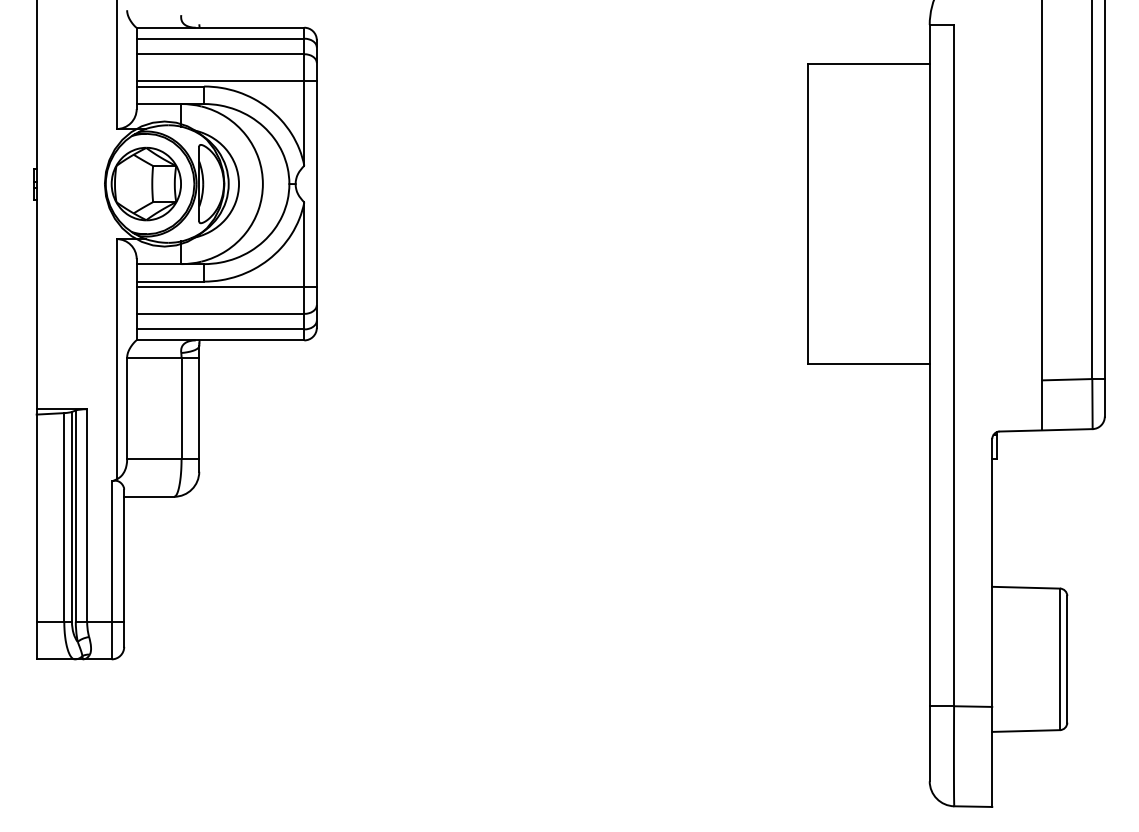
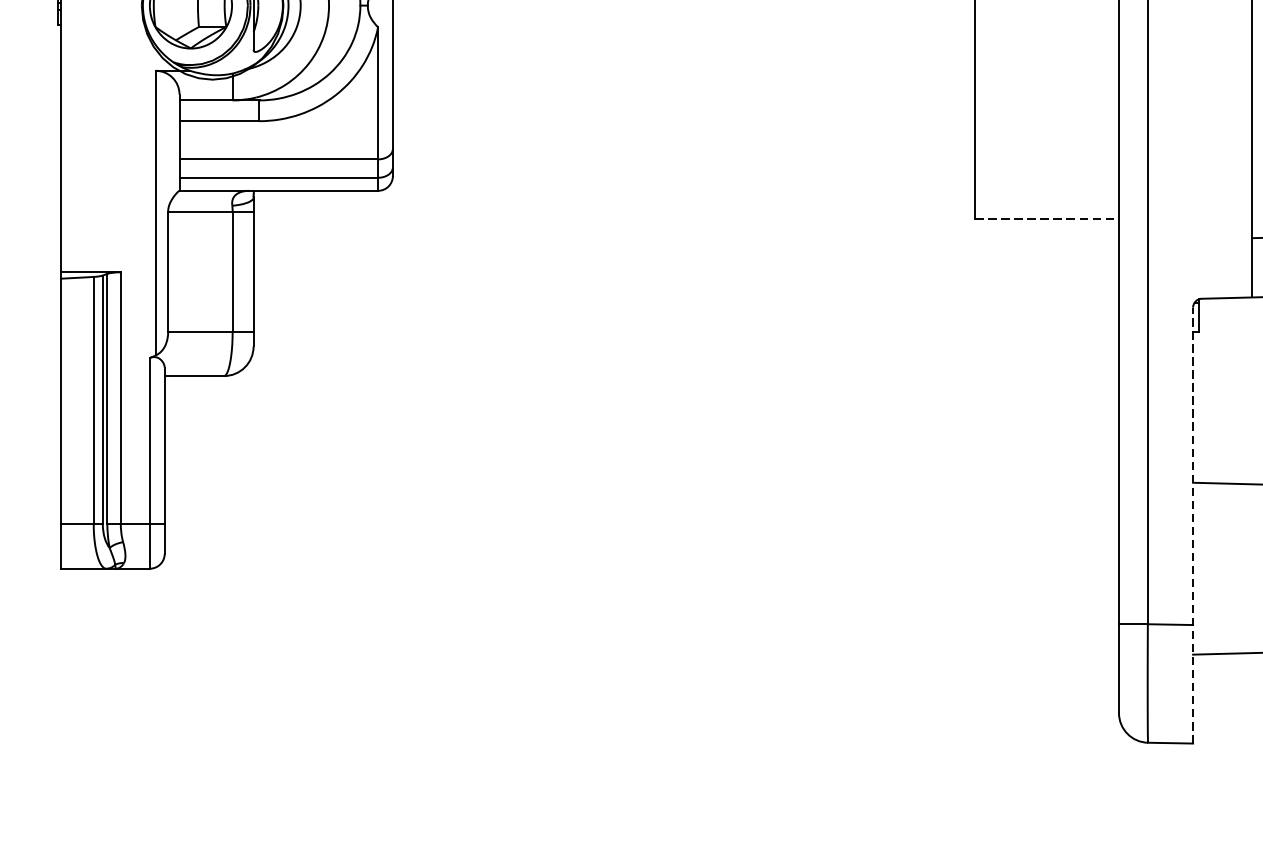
line: (226, 287) -> (285, 128), removed
line: (869, 364) -> (1047, 219), solid -> dashed
line: (992, 623) -> (1193, 526), solid -> dashed

